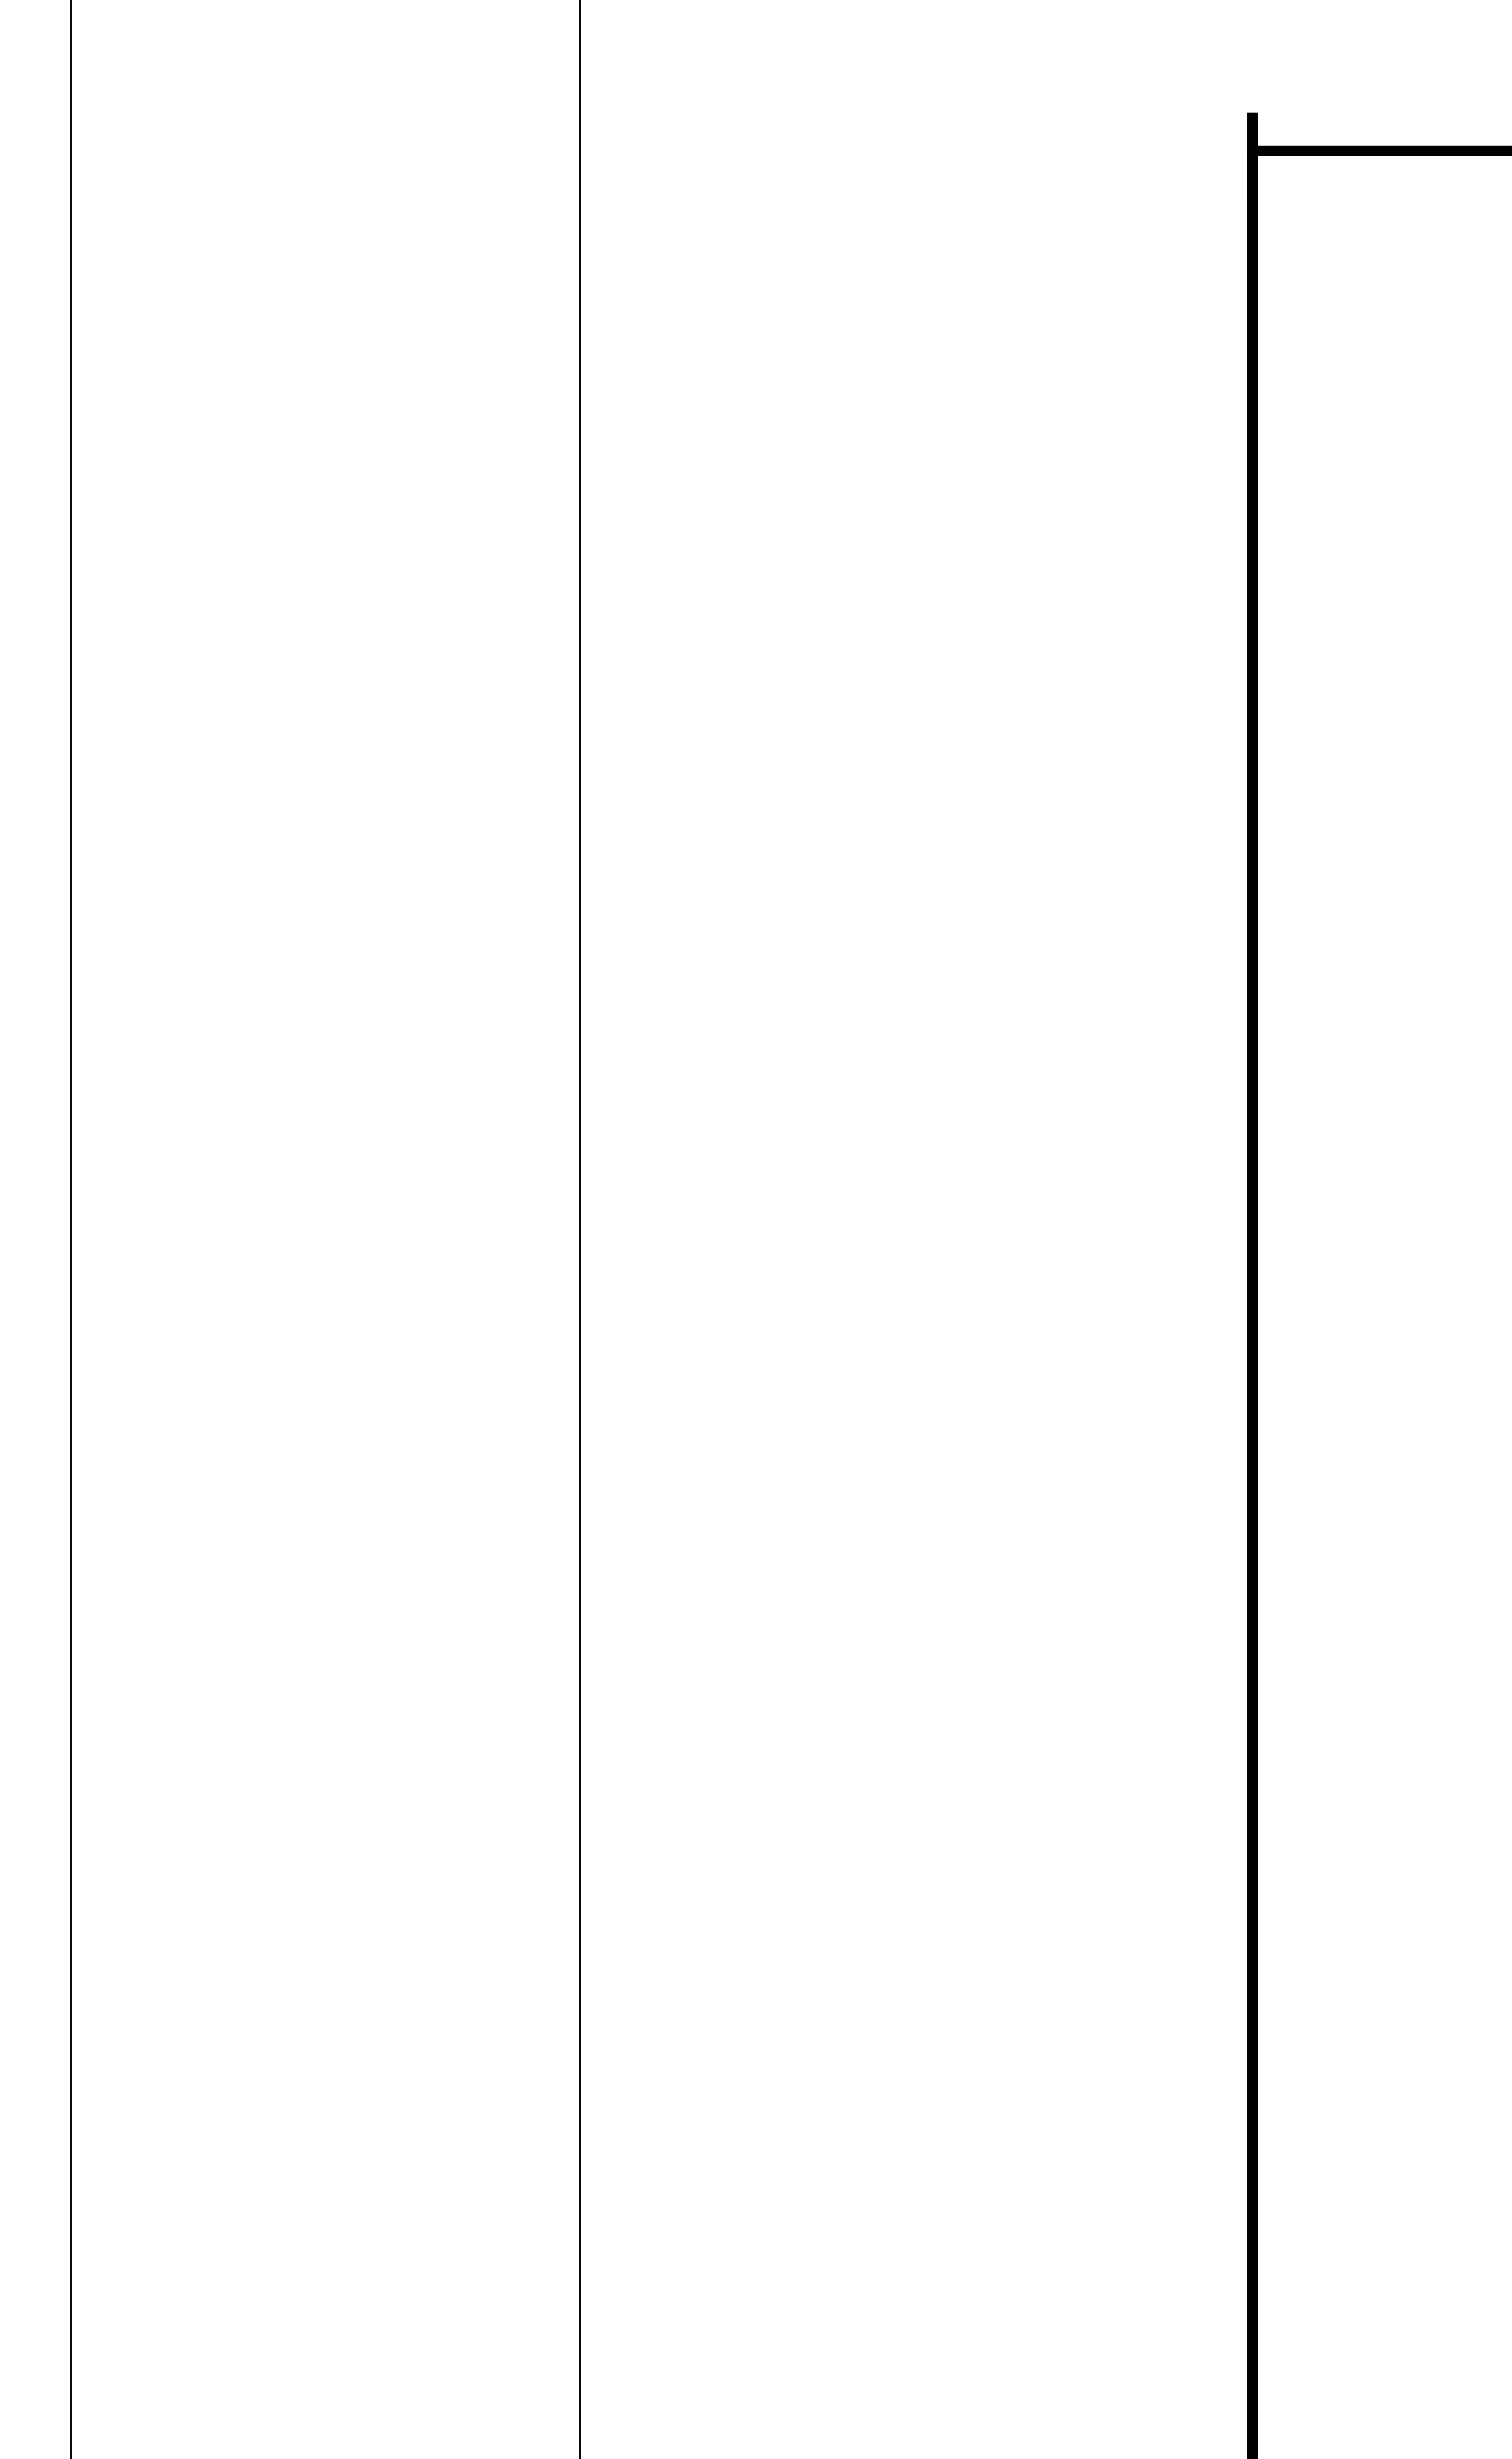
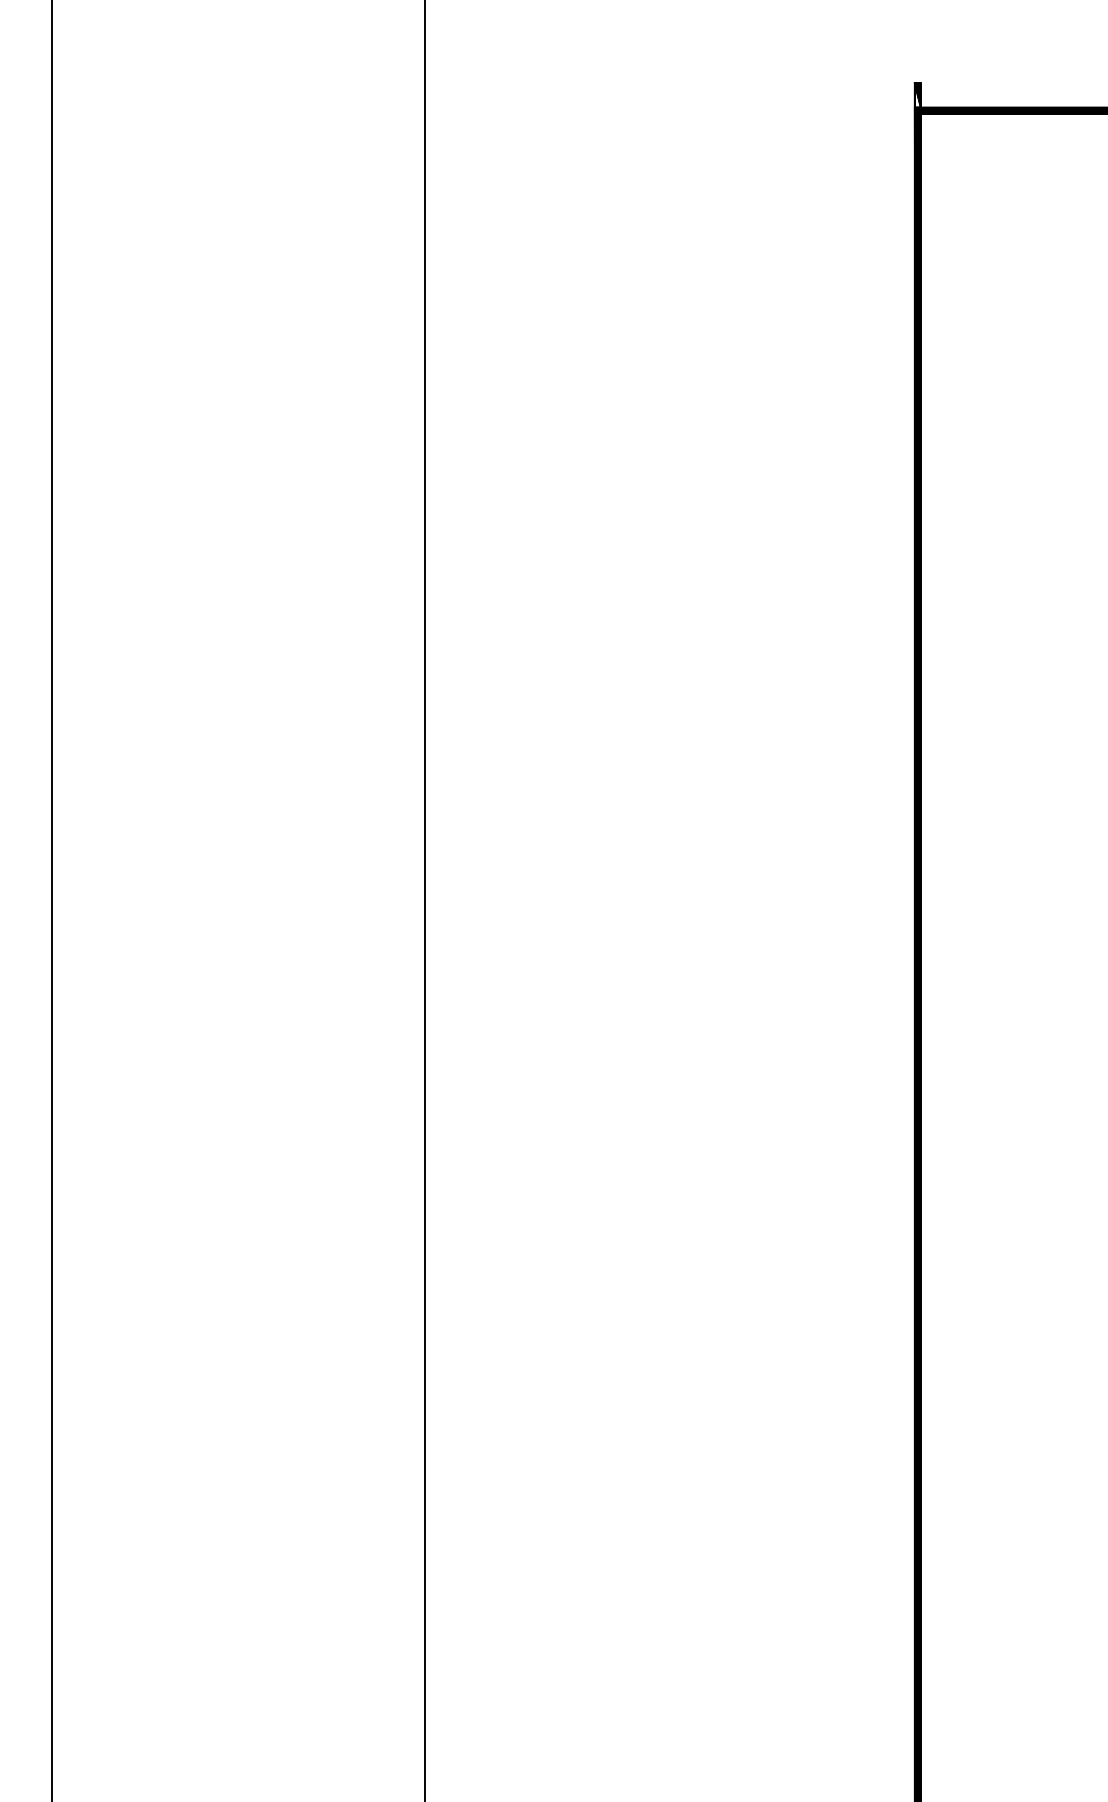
fill: (1252, 129) -> (917, 94), removed

